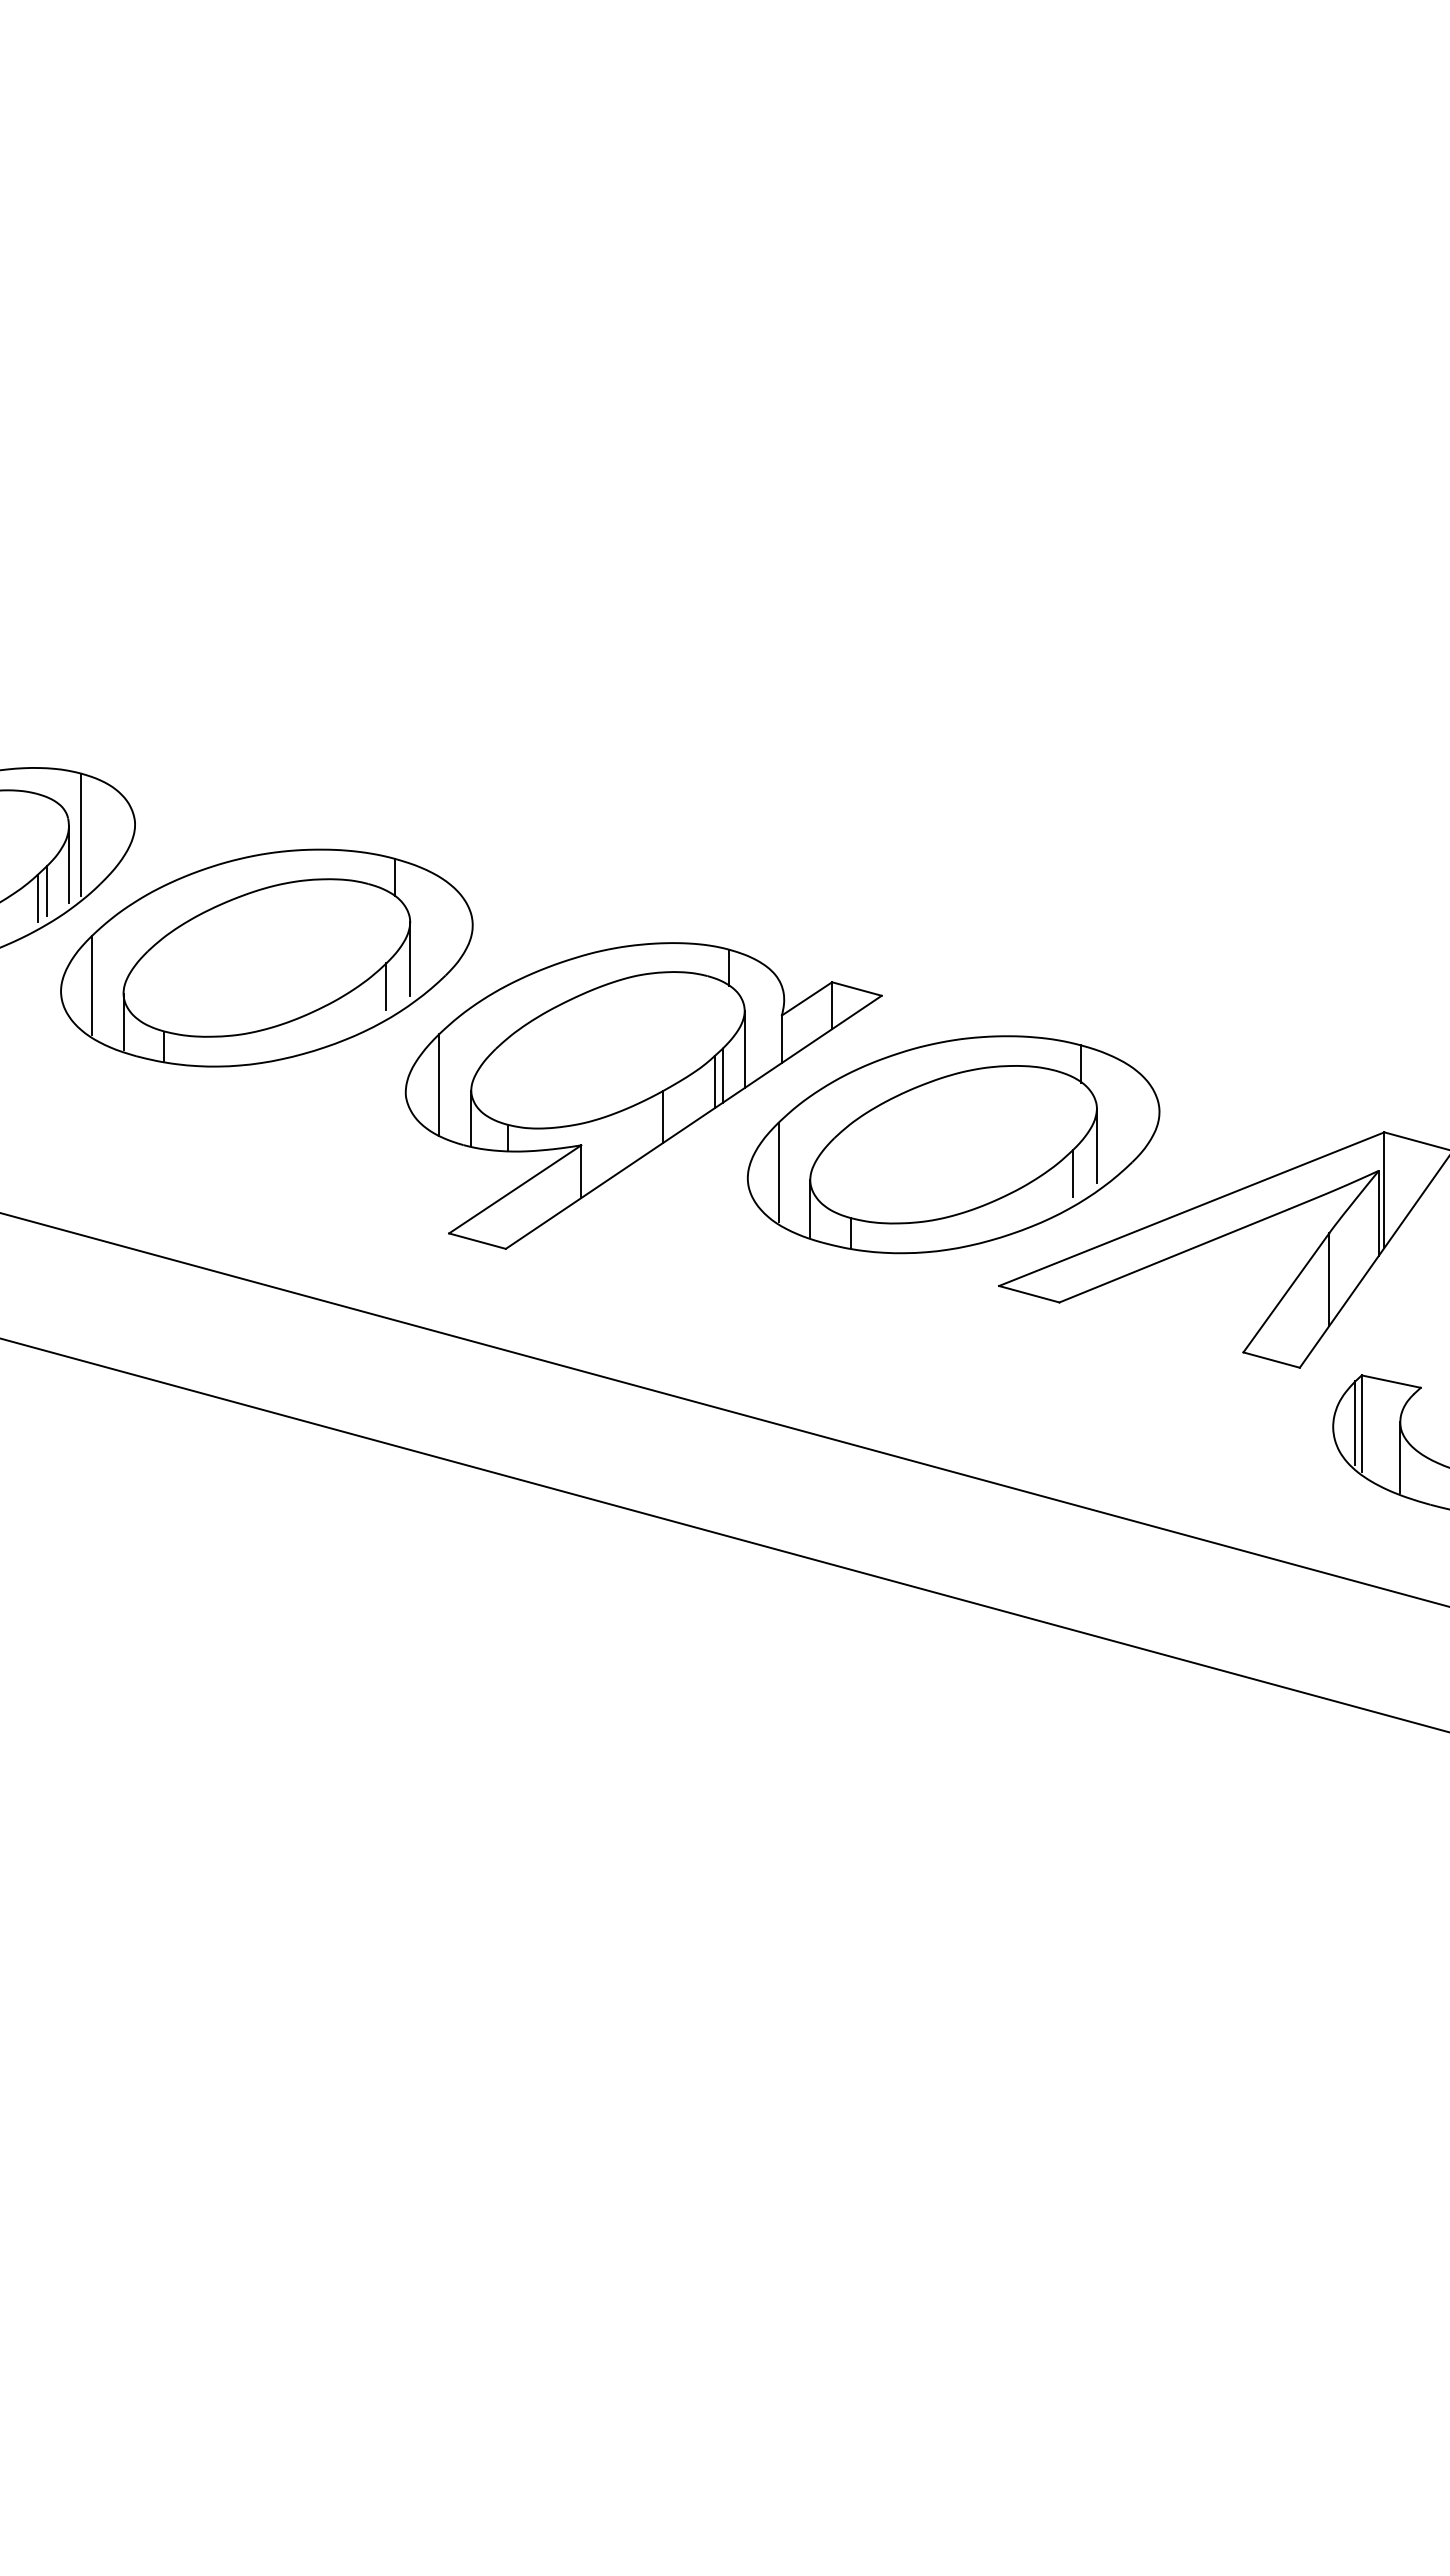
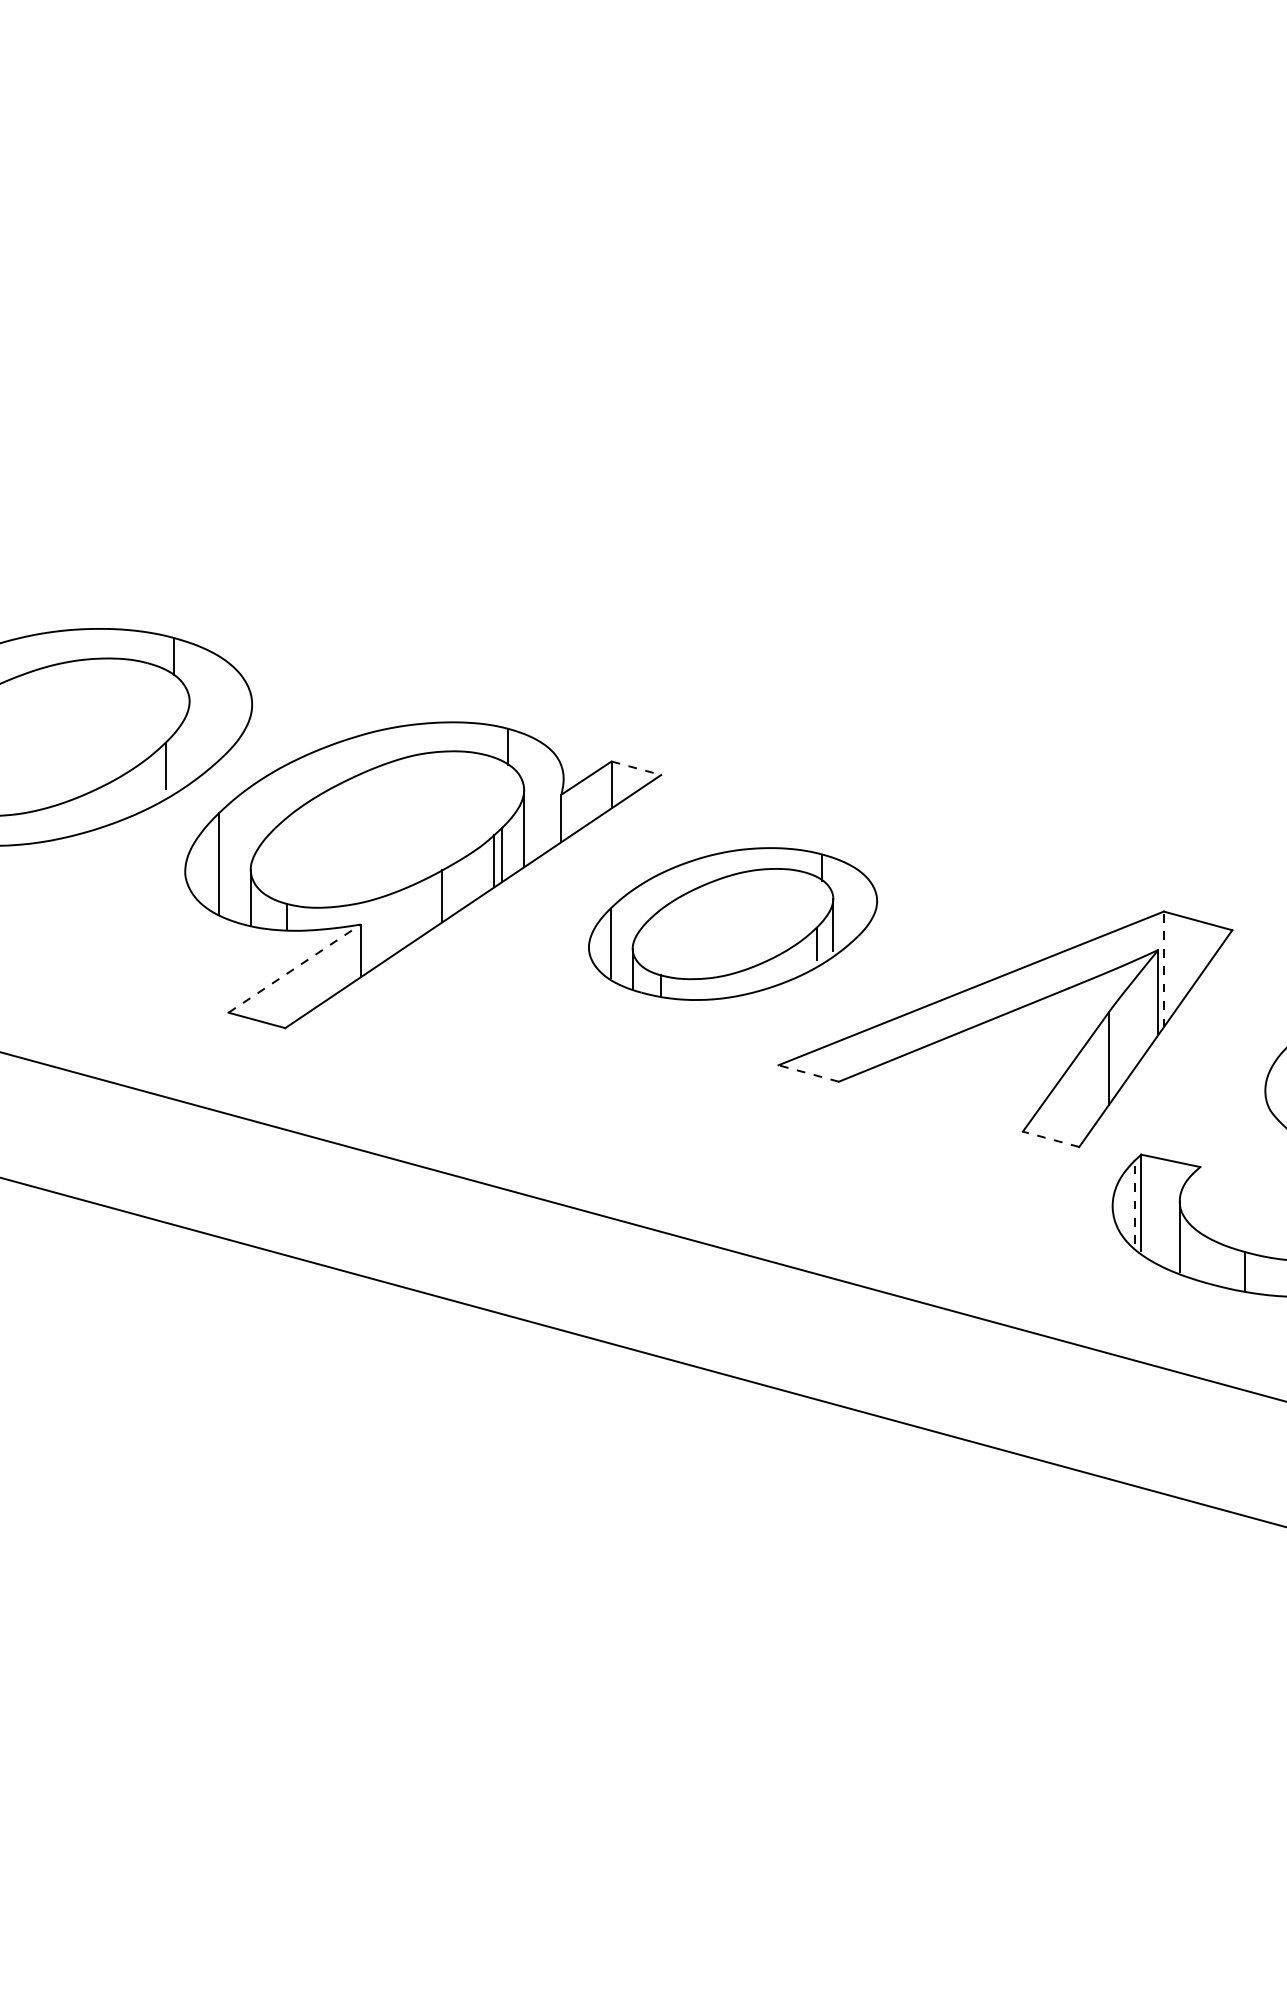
line: (410, 958) -> (189, 737), removed
line: (856, 989) -> (635, 768), solid -> dashed
part: (953, 1144) -> (732, 923), size x0.7
line: (515, 1189) -> (294, 968), solid -> dashed
line: (1384, 1190) -> (1163, 969), solid -> dashed
line: (1028, 1294) -> (807, 1073), solid -> dashed
line: (1271, 1359) -> (1050, 1138), solid -> dashed
line: (1355, 1423) -> (1134, 1202), solid -> dashed

